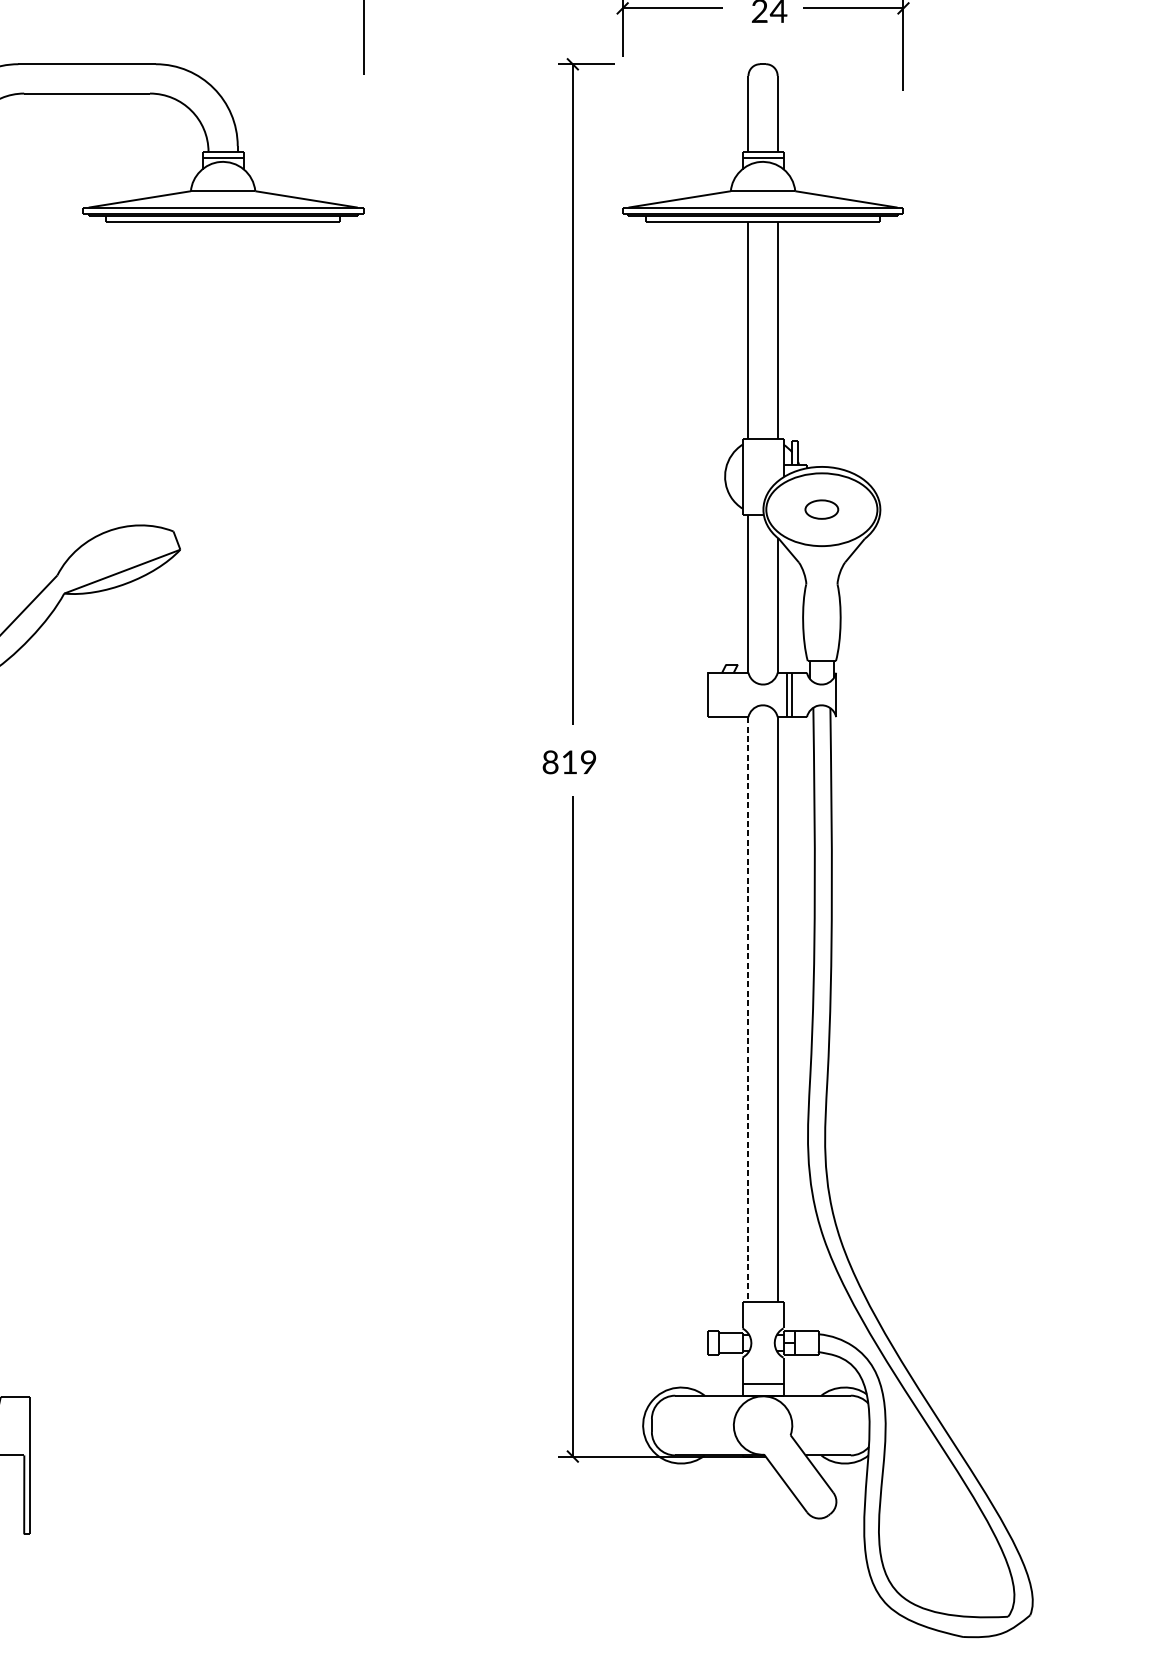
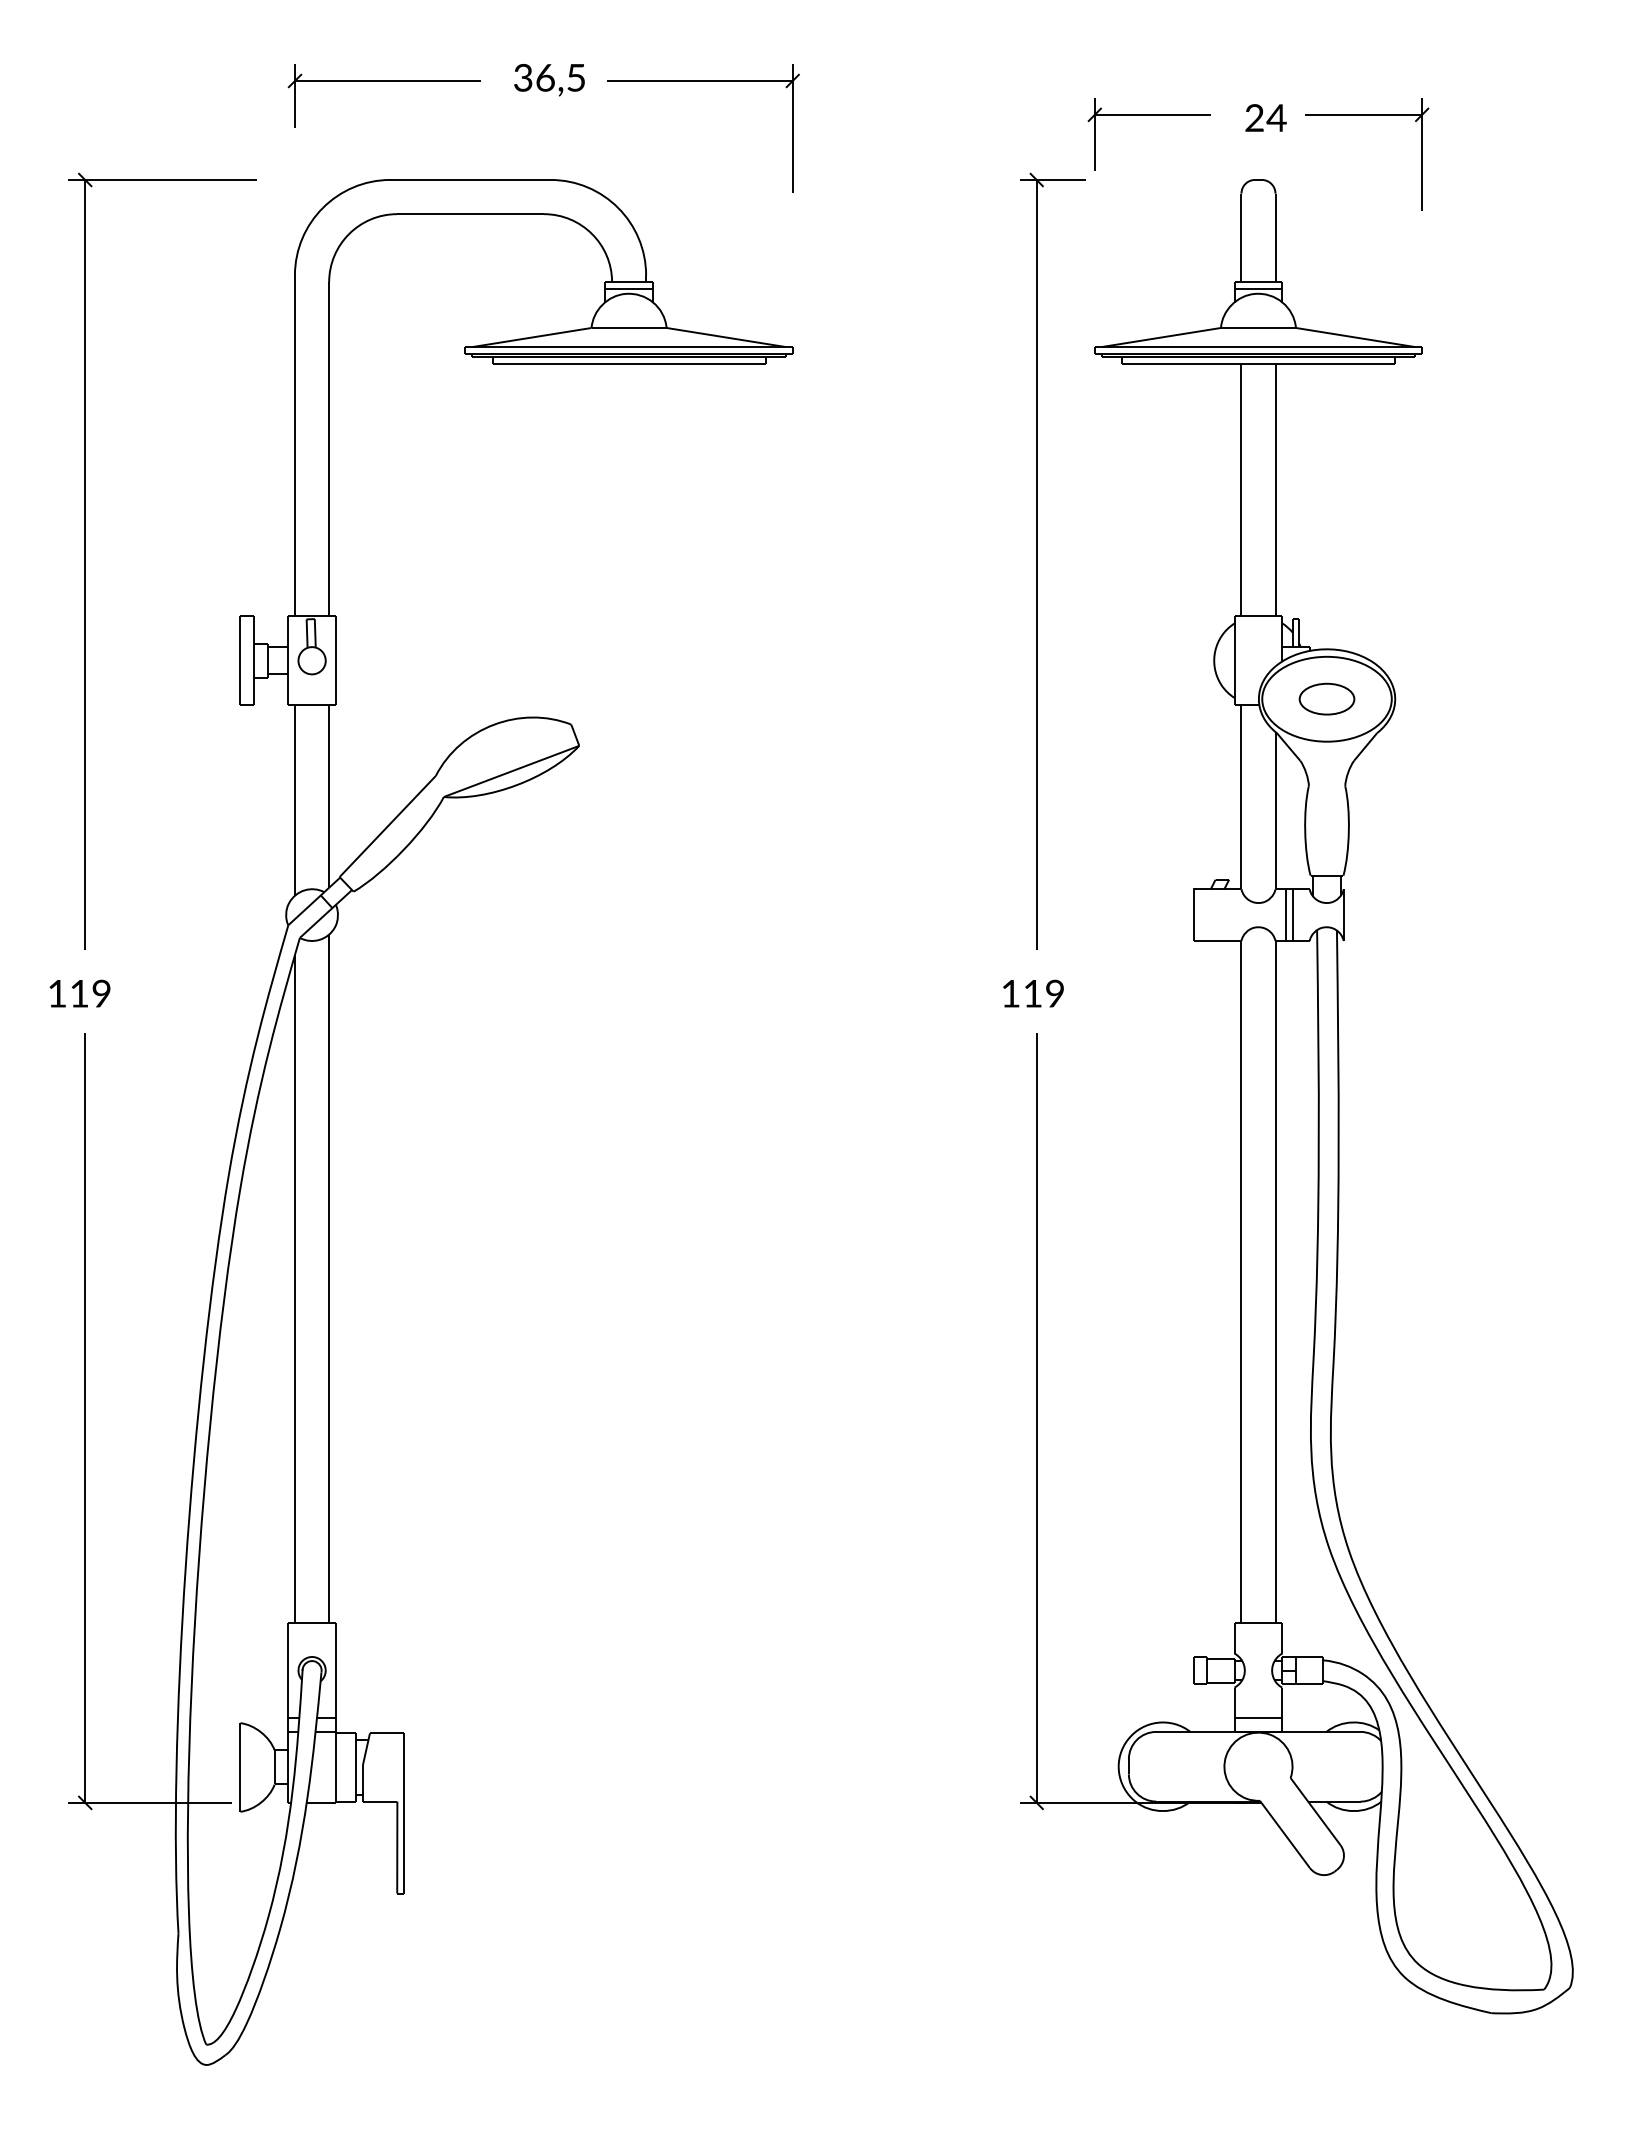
part: (821, 509) -> (1326, 698), size x1.43
text: (550, 762) -> (1010, 993), 819 -> 119
line: (748, 1009) -> (1241, 1281), dashed -> solid

